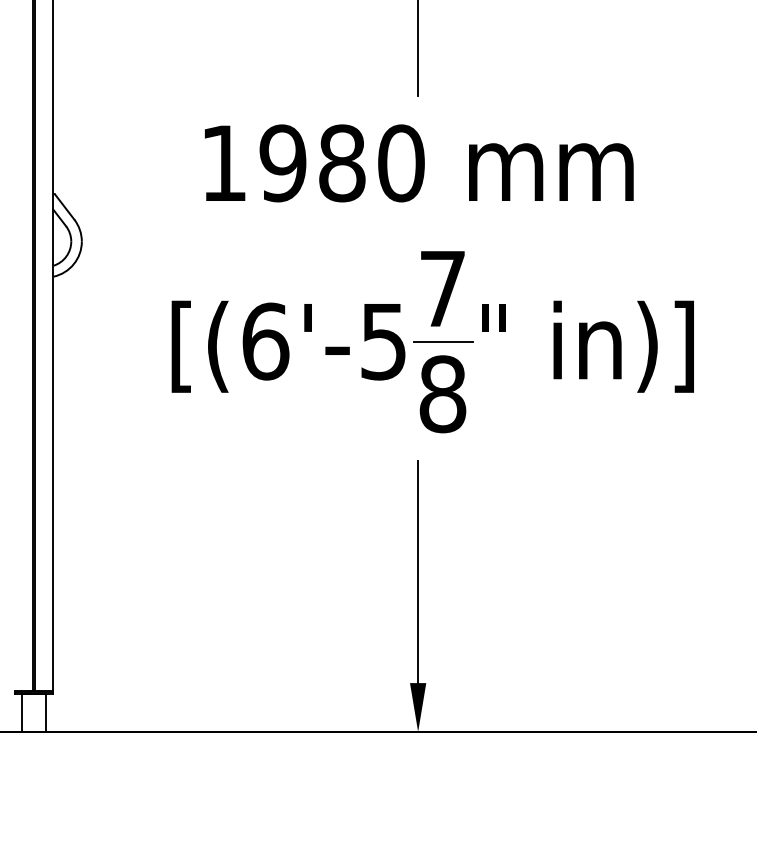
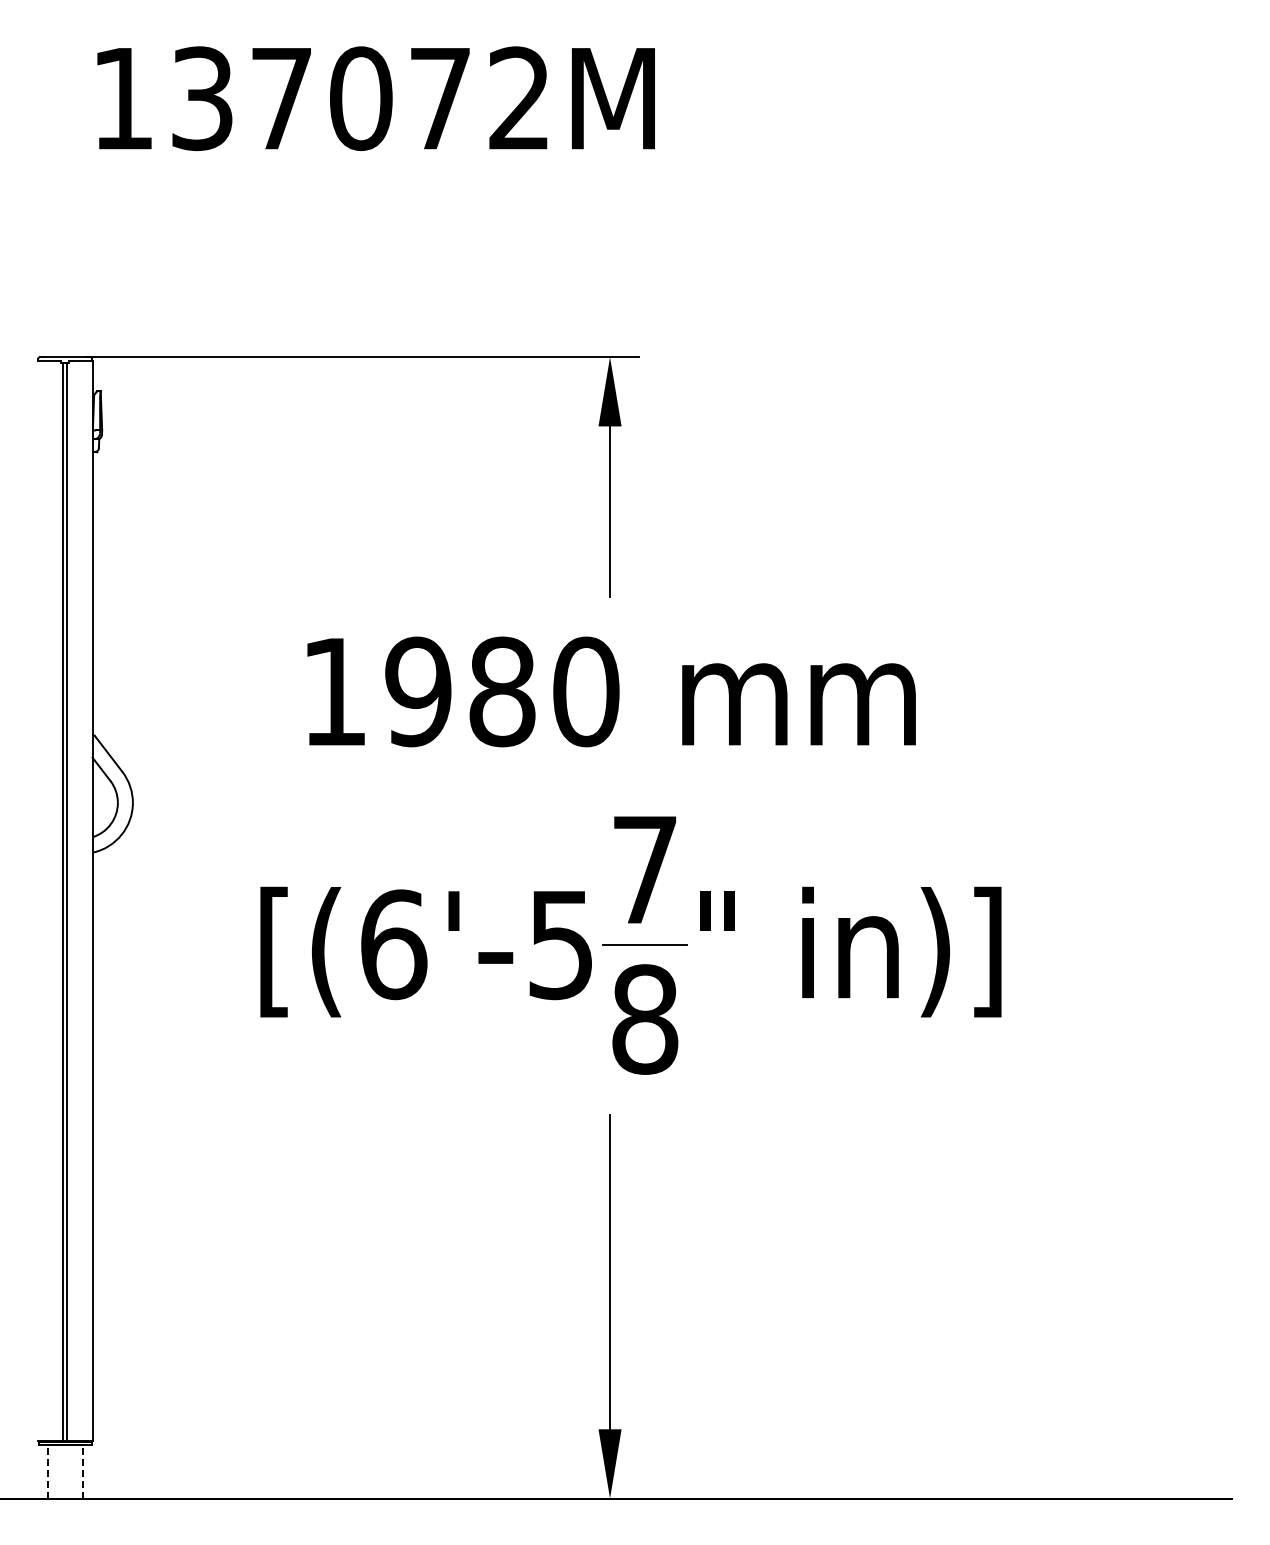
line: (21, 712) -> (47, 1471), solid -> dashed
line: (46, 712) -> (82, 1471), solid -> dashed

